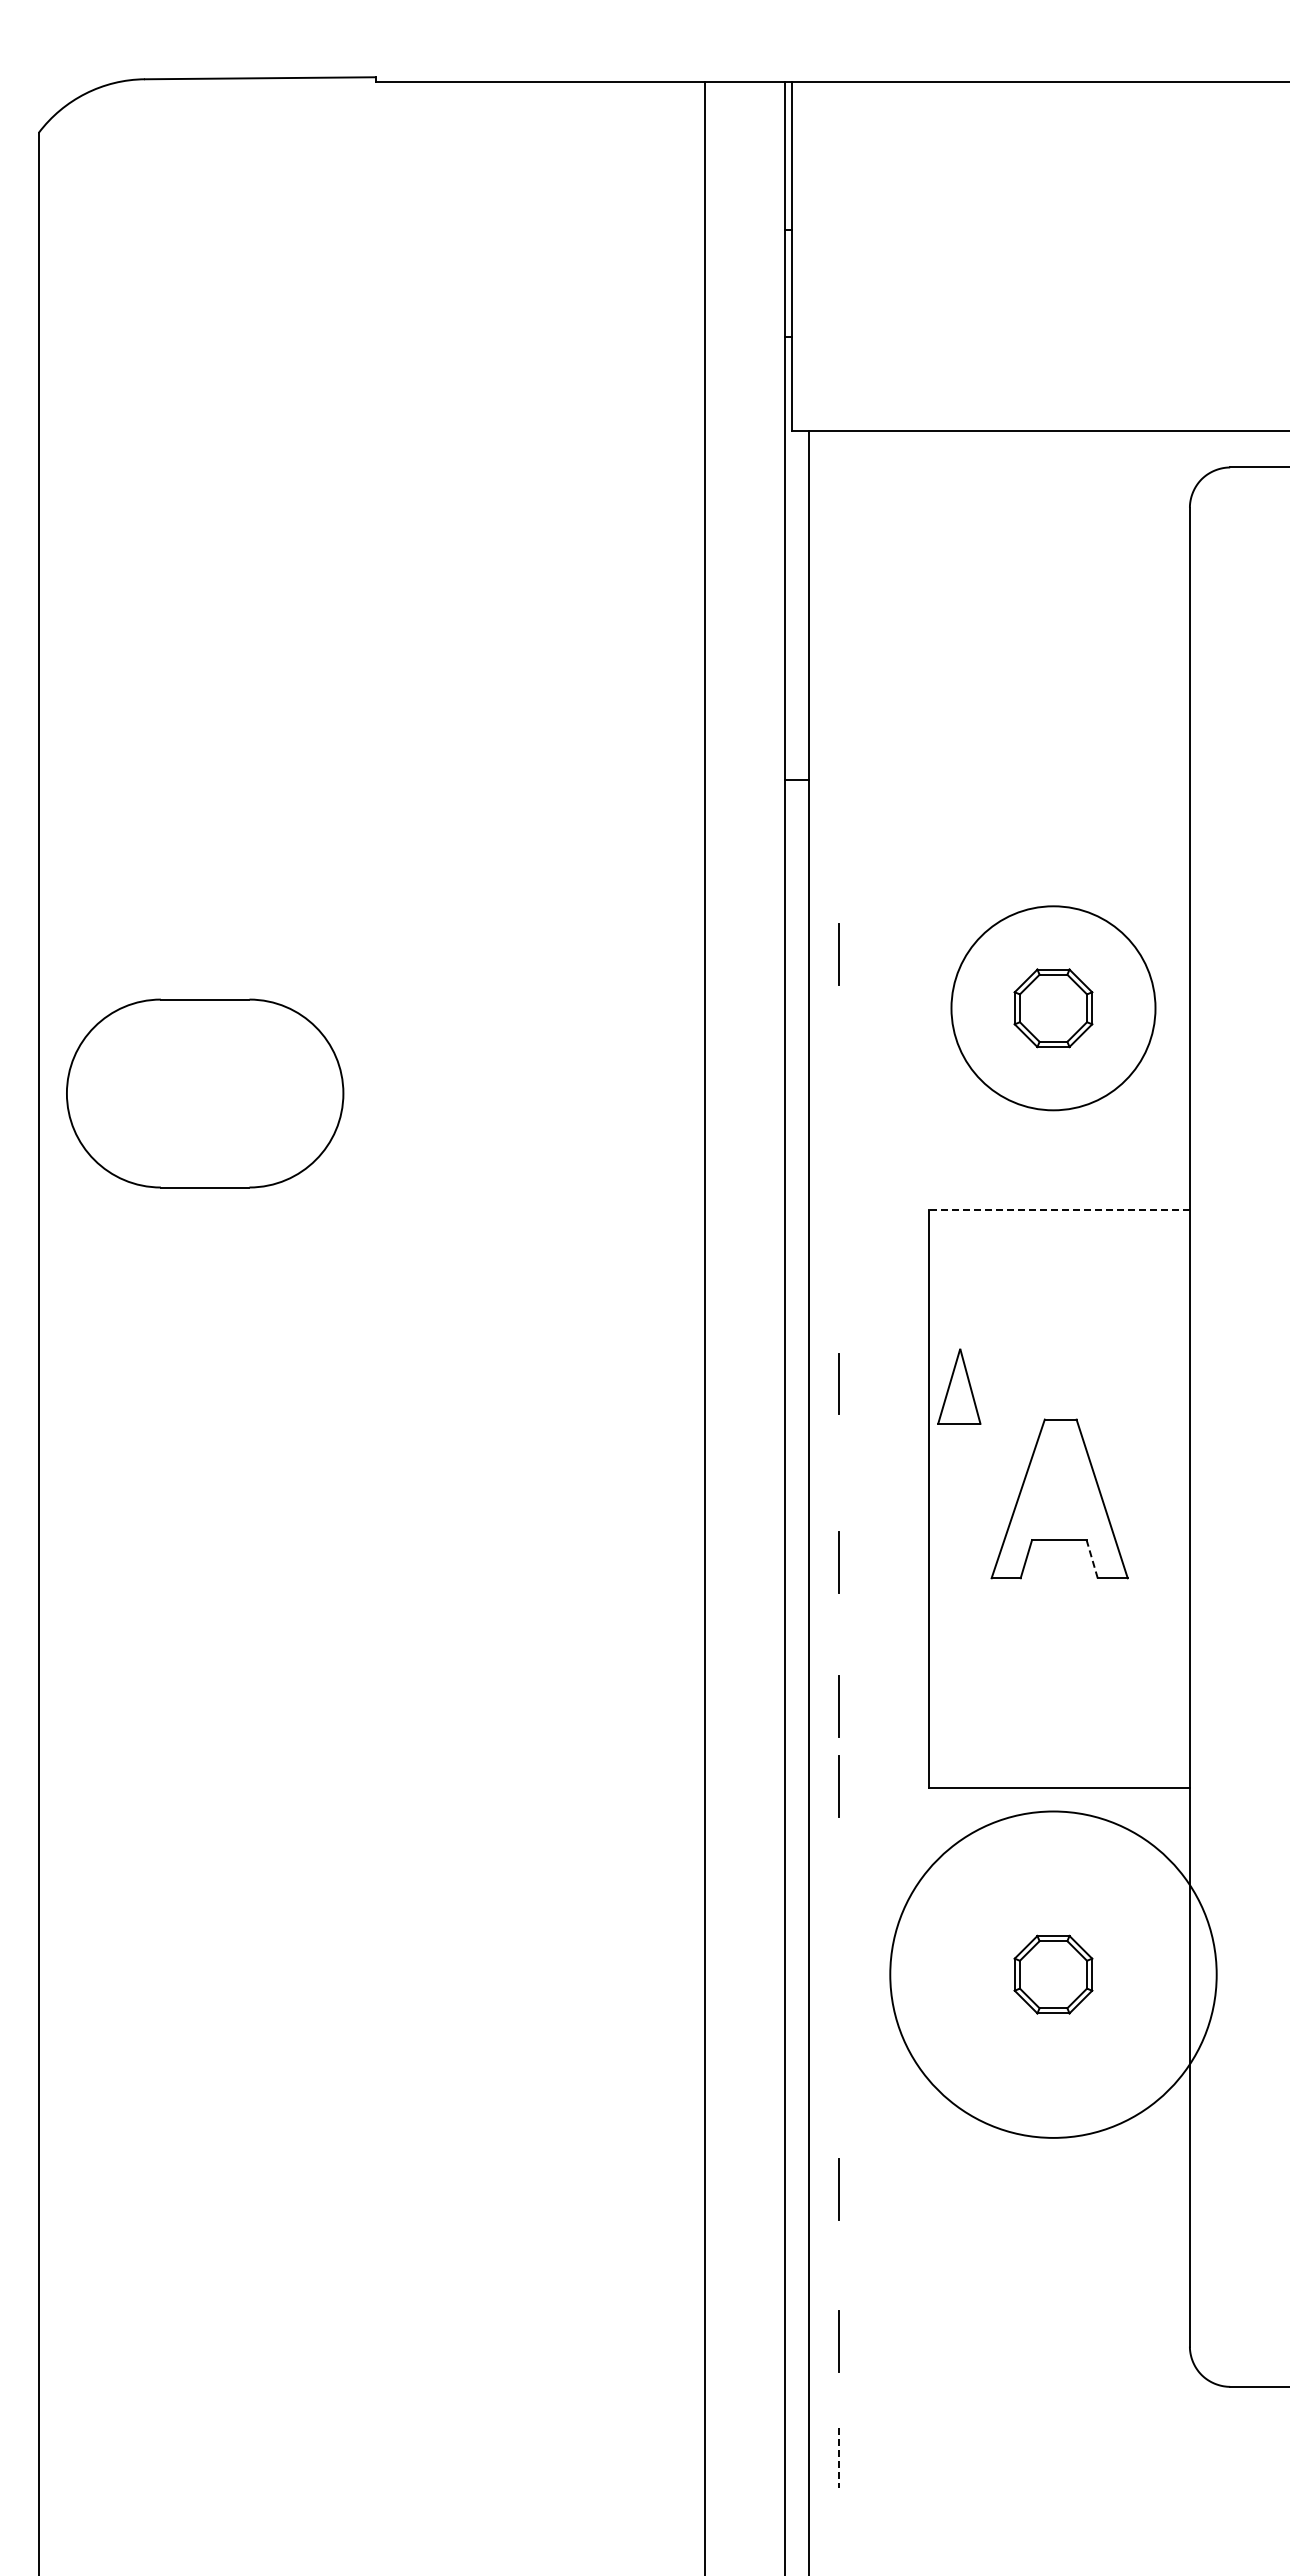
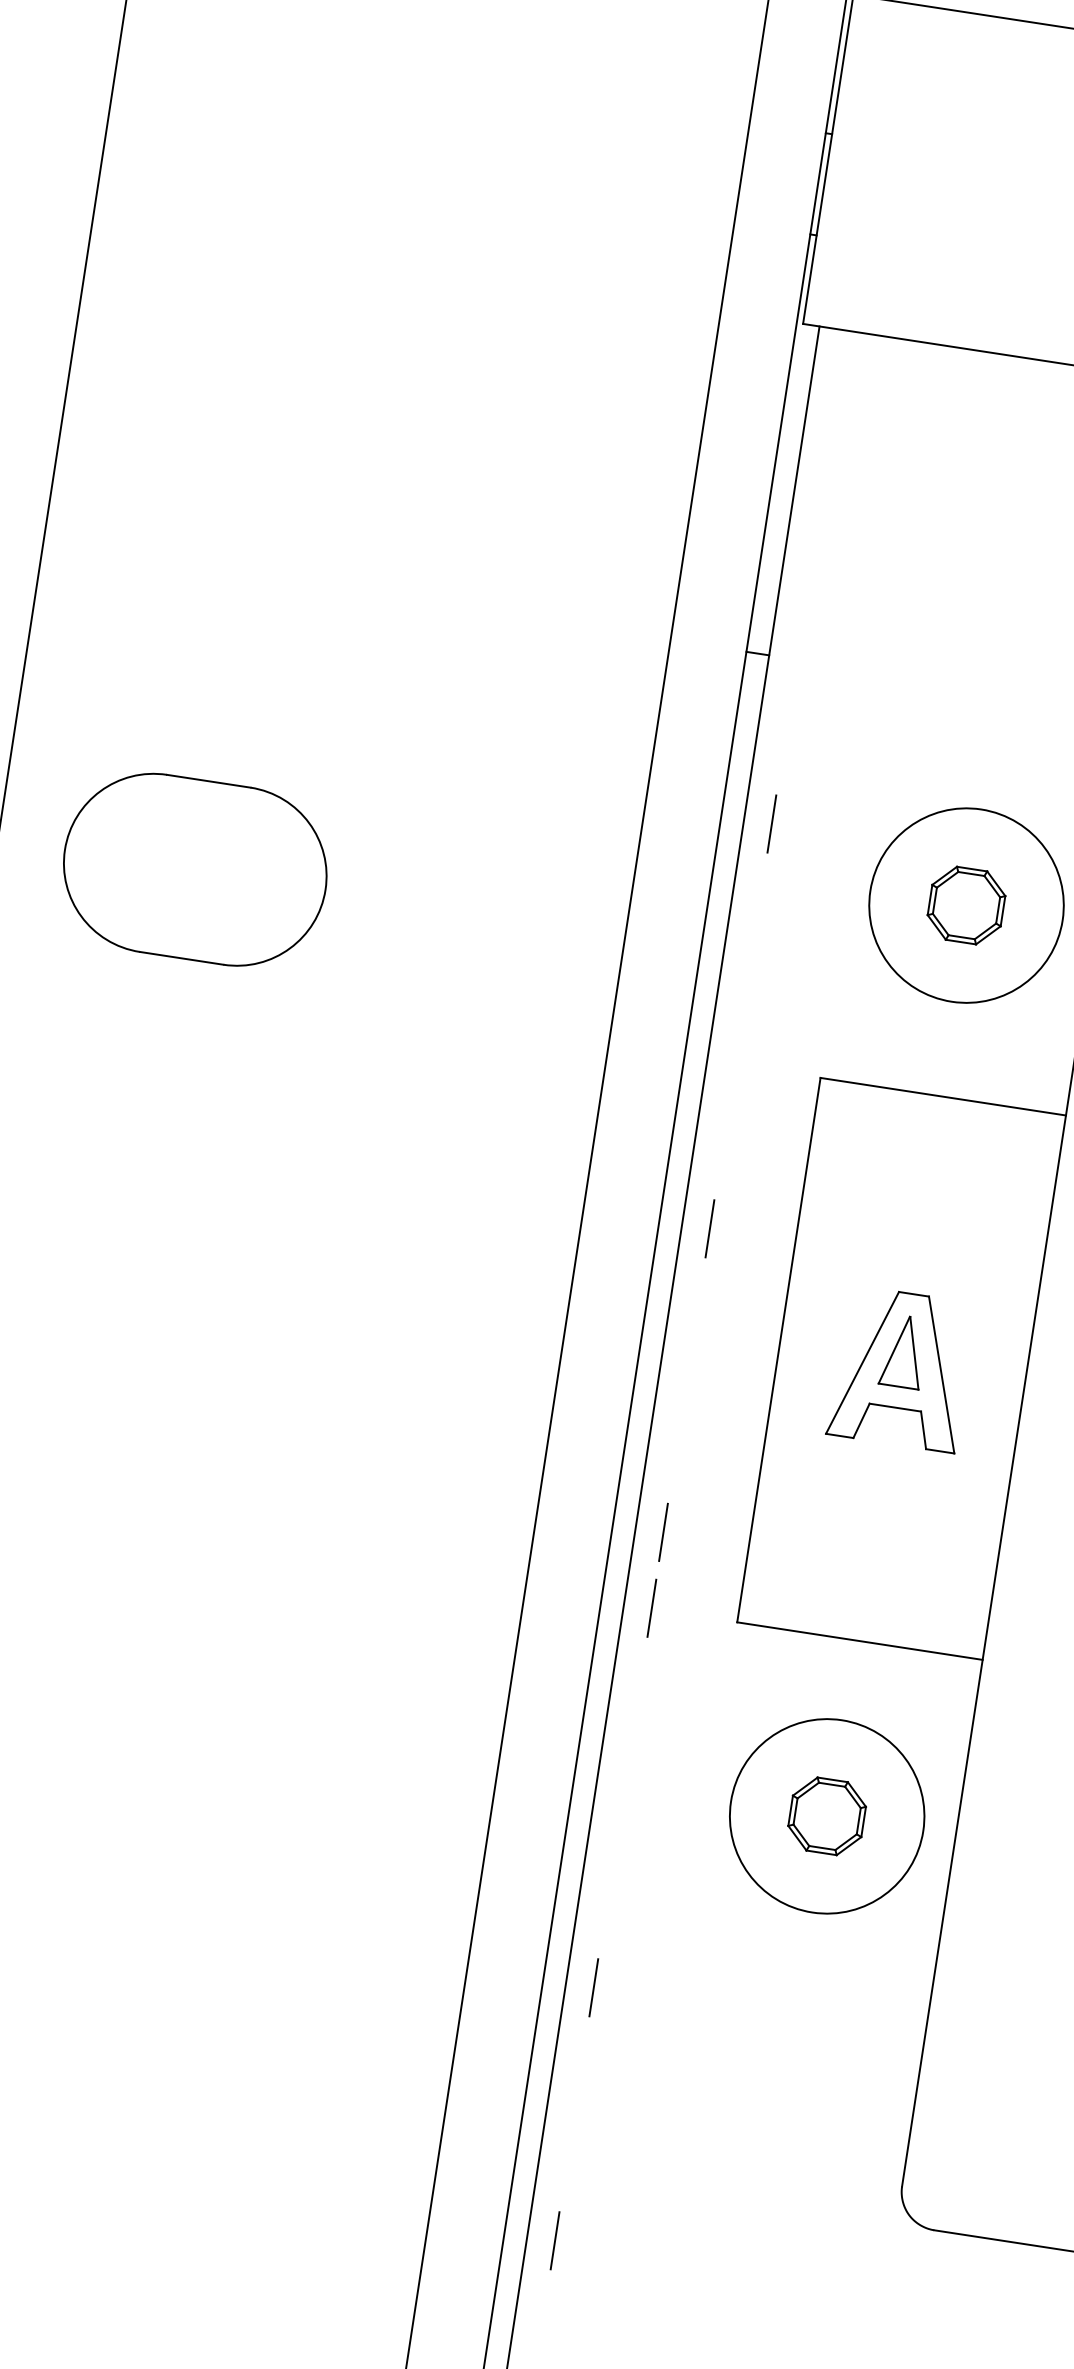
part: (205, 1093) -> (195, 869), moved
line: (1059, 1210) -> (943, 1097), dashed -> solid
part: (959, 1386) -> (904, 1351), moved
line: (1092, 1559) -> (923, 1430), dashed -> solid
line: (838, 1562) -> (684, 1396), removed
circle: (1053, 1974) -> (827, 1816), size x0.62
line: (838, 2341) -> (571, 2131), removed
line: (838, 2458) -> (554, 2241), dashed -> solid

